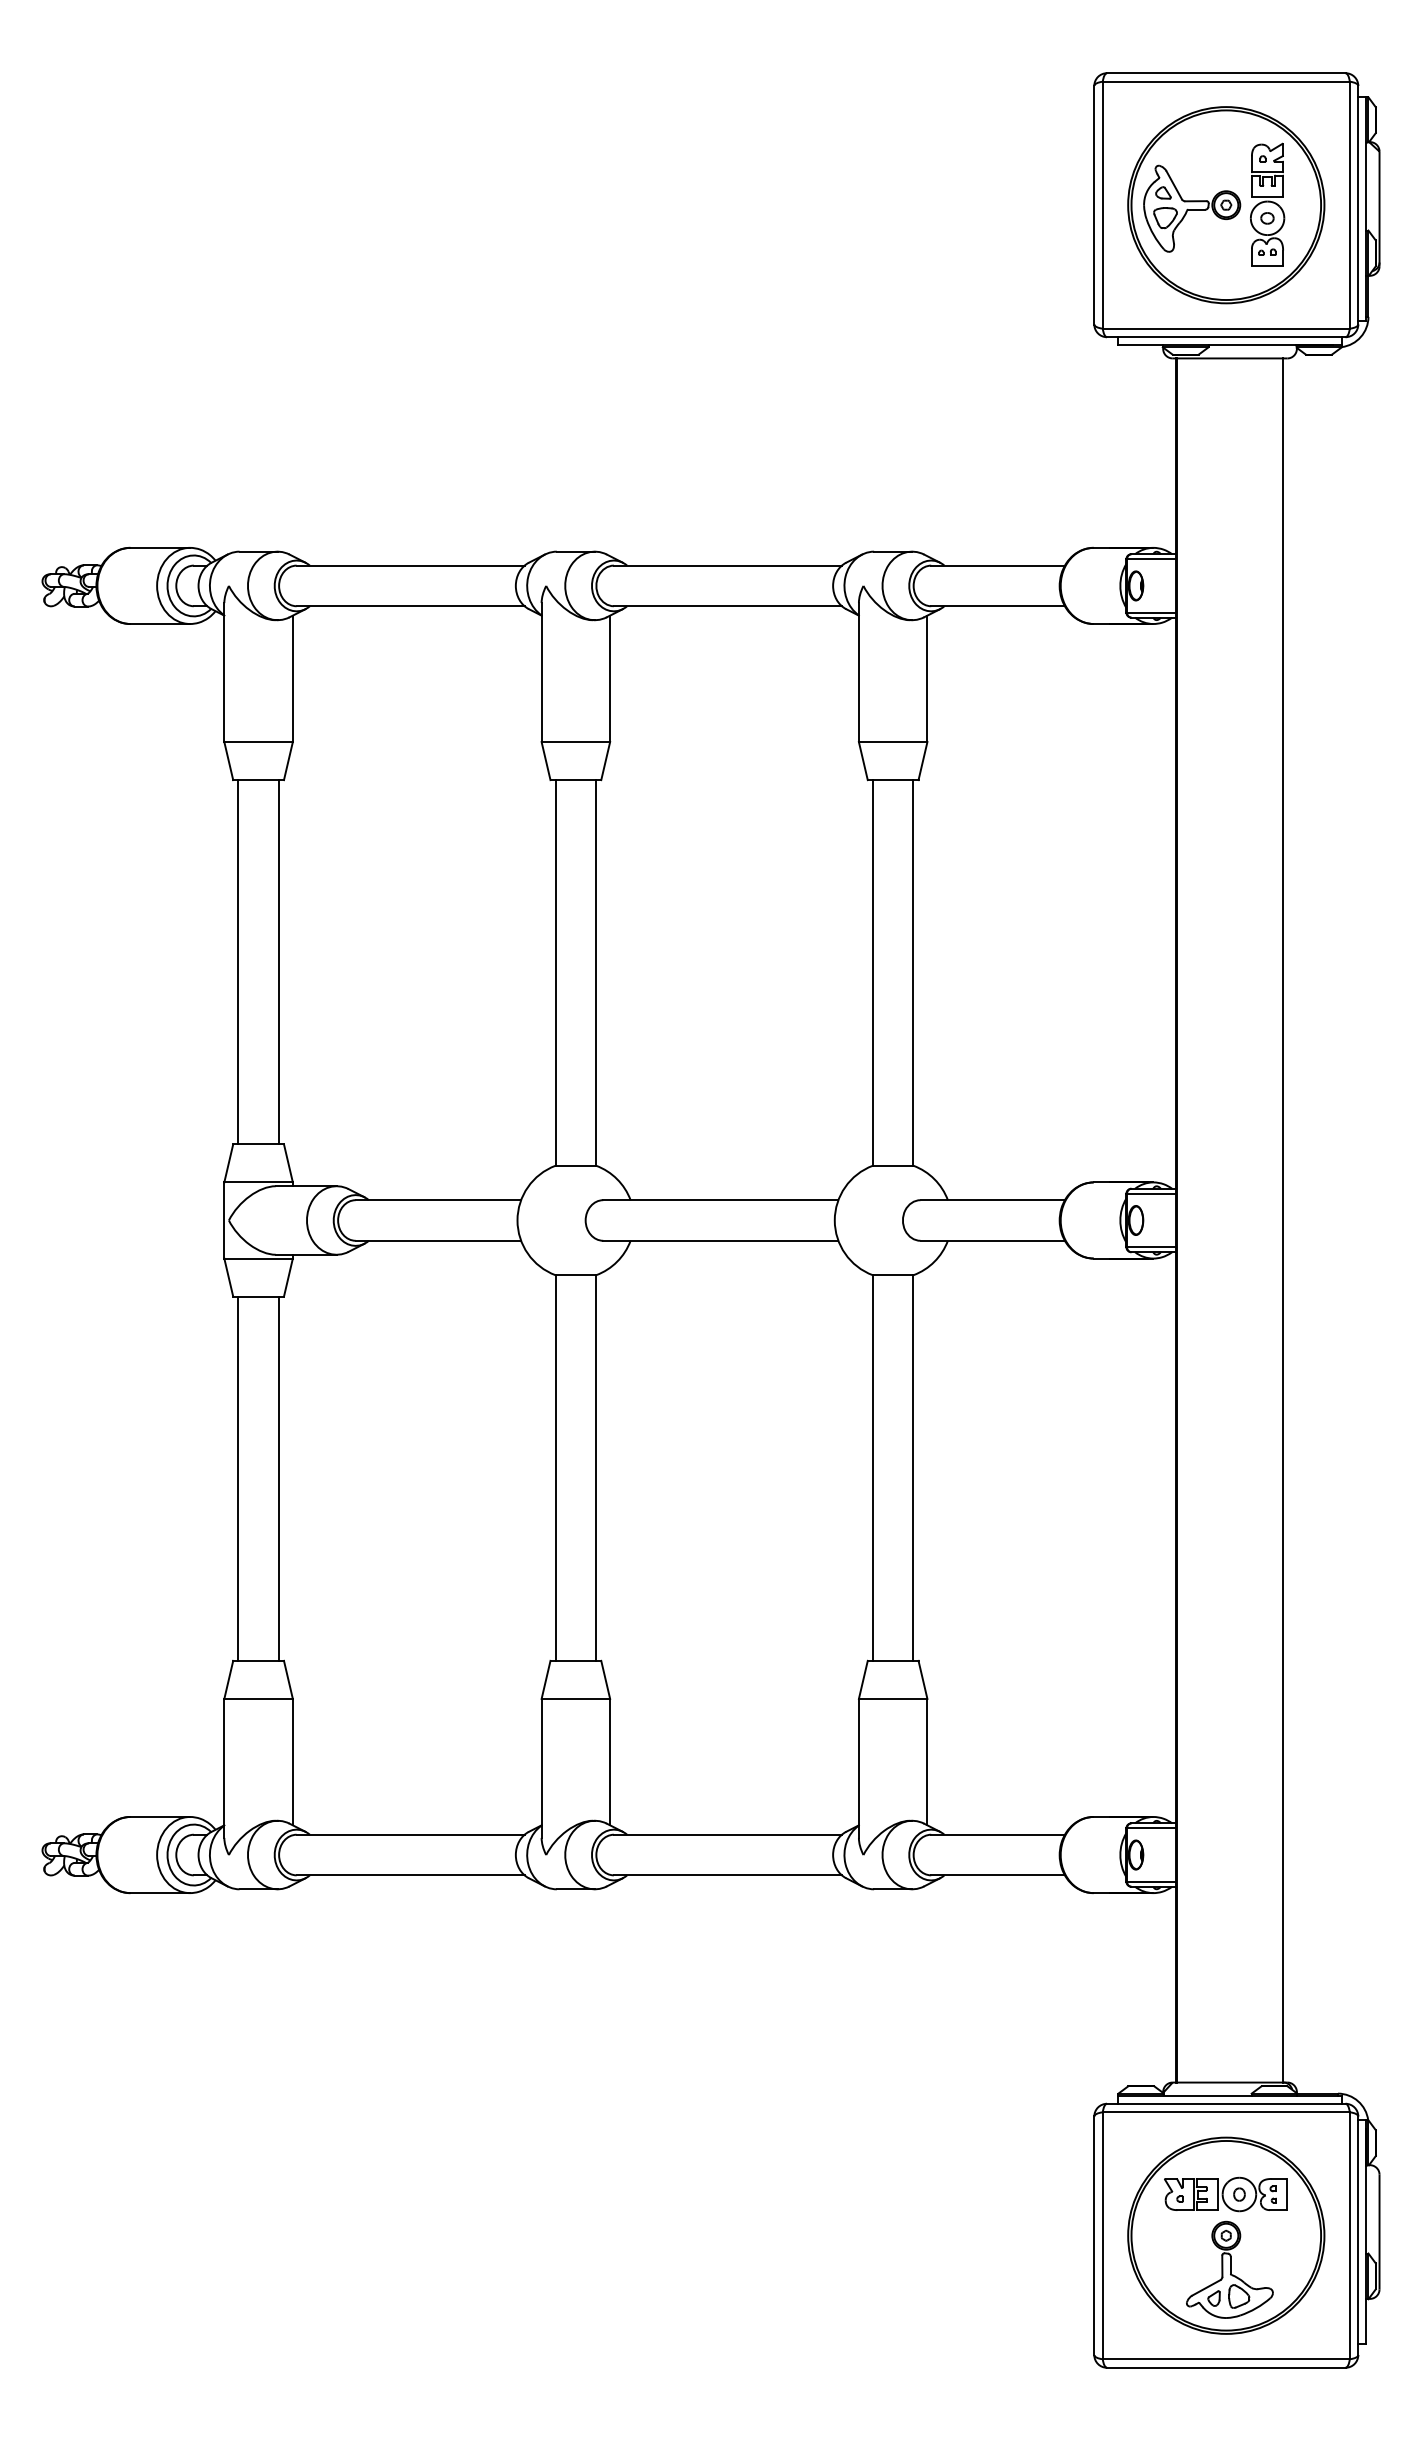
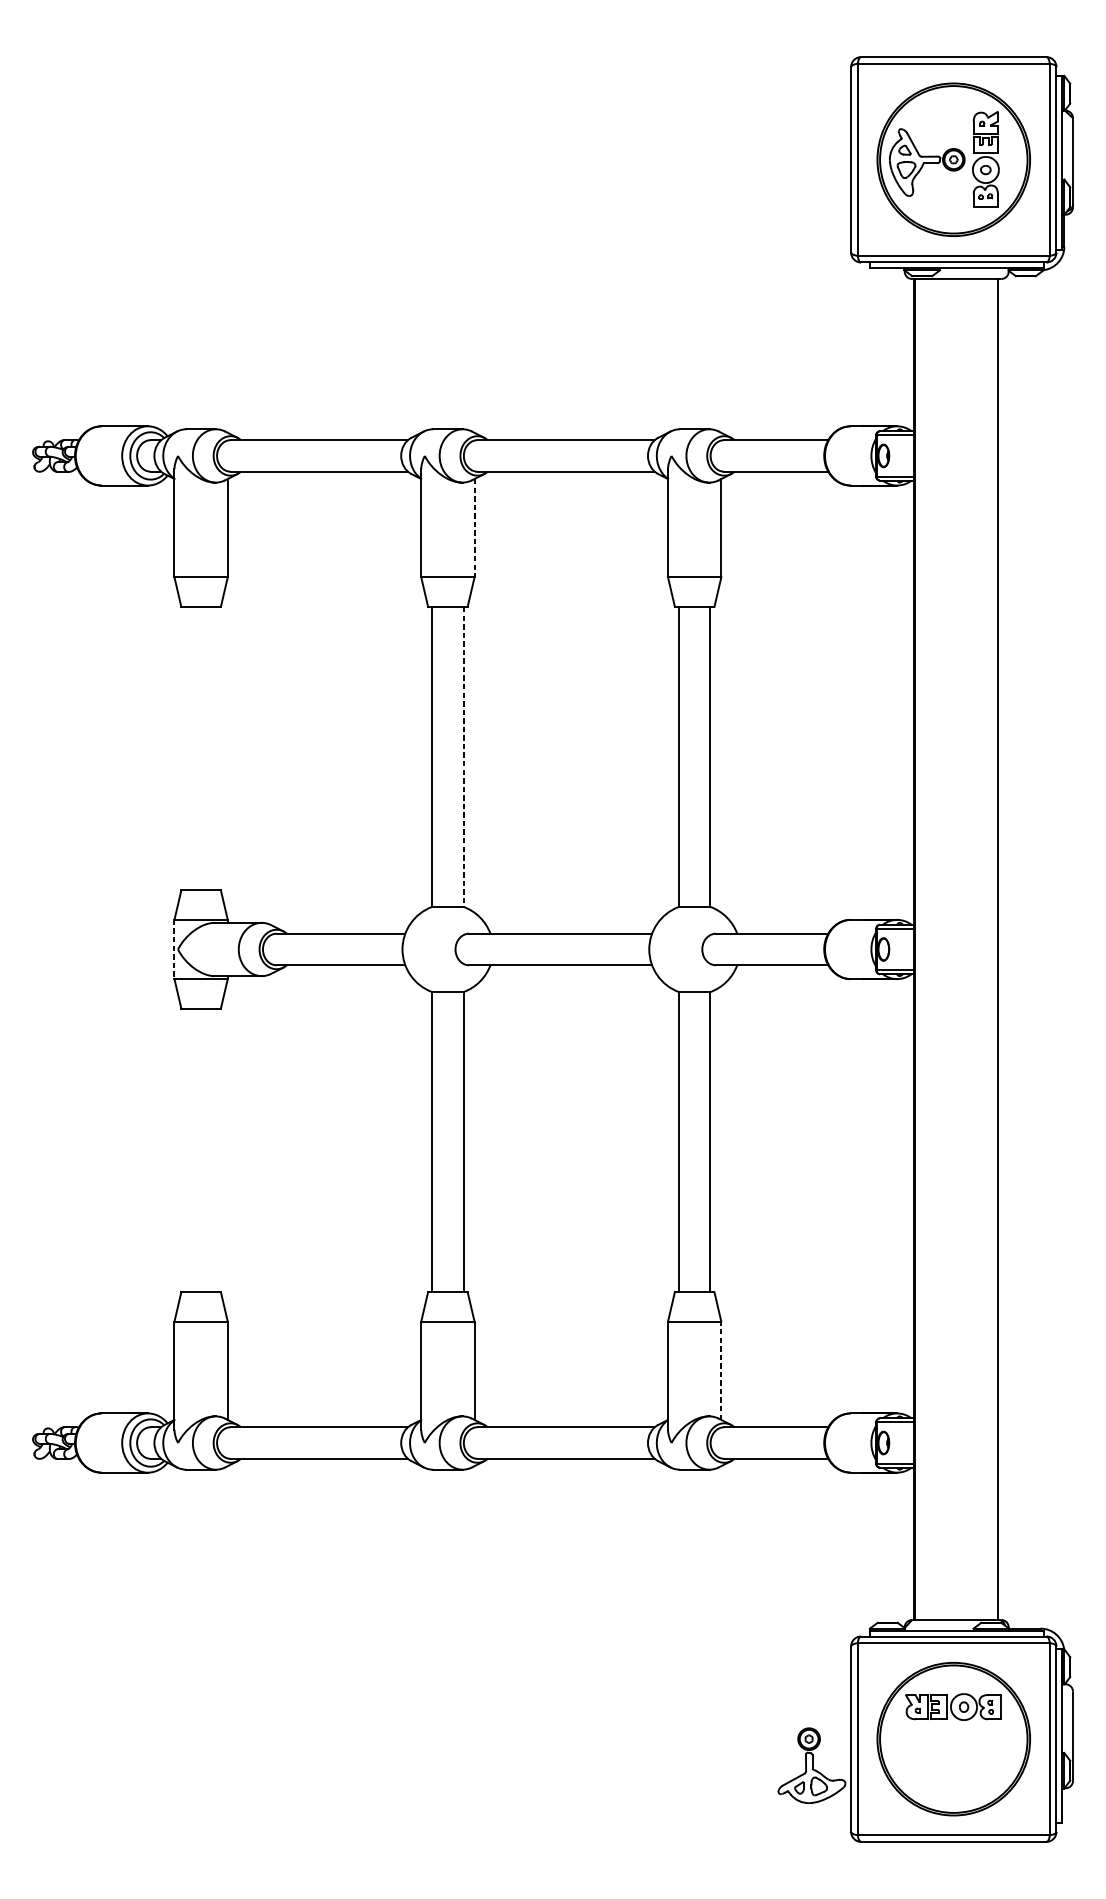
line: (610, 679) -> (474, 528), solid -> dashed
line: (238, 962) -> (185, 748), removed
line: (278, 962) -> (216, 748), removed
line: (596, 972) -> (463, 756), solid -> dashed
line: (224, 1220) -> (174, 949), solid -> dashed
line: (238, 1478) -> (185, 1150), removed
line: (278, 1478) -> (216, 1150), removed
line: (927, 1761) -> (721, 1370), solid -> dashed
part: (1229, 2269) -> (811, 1765), moved

